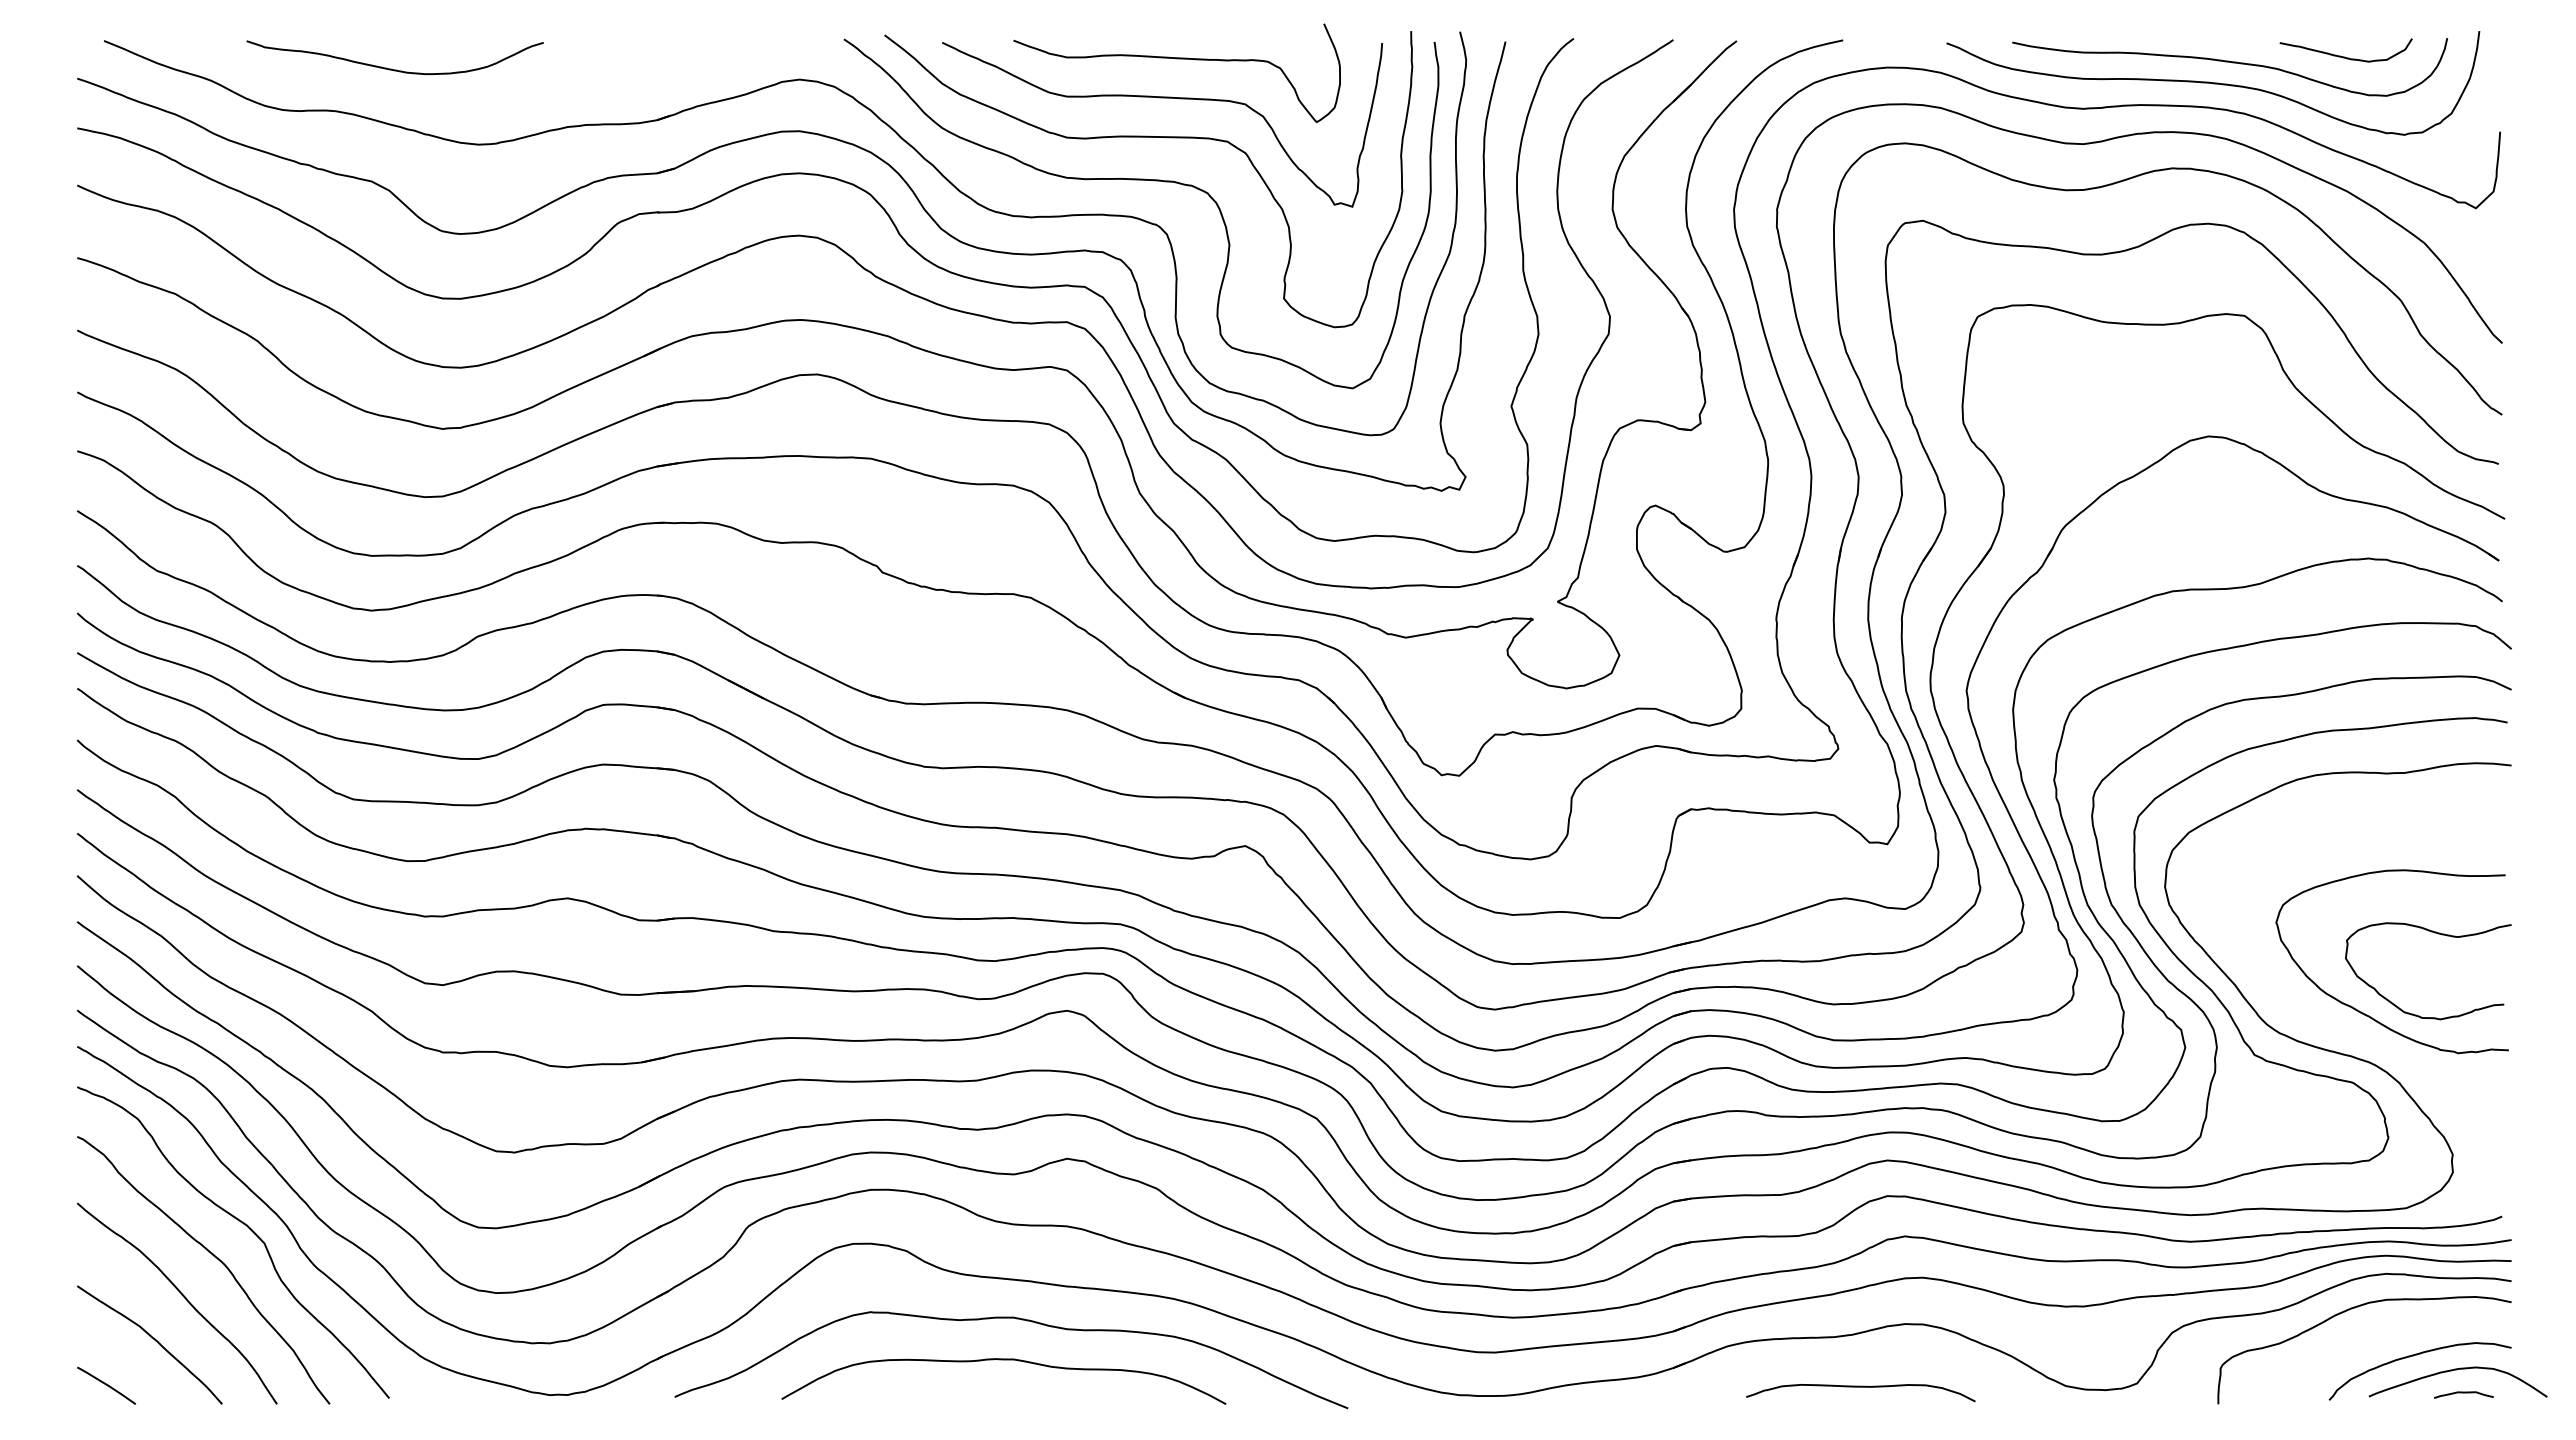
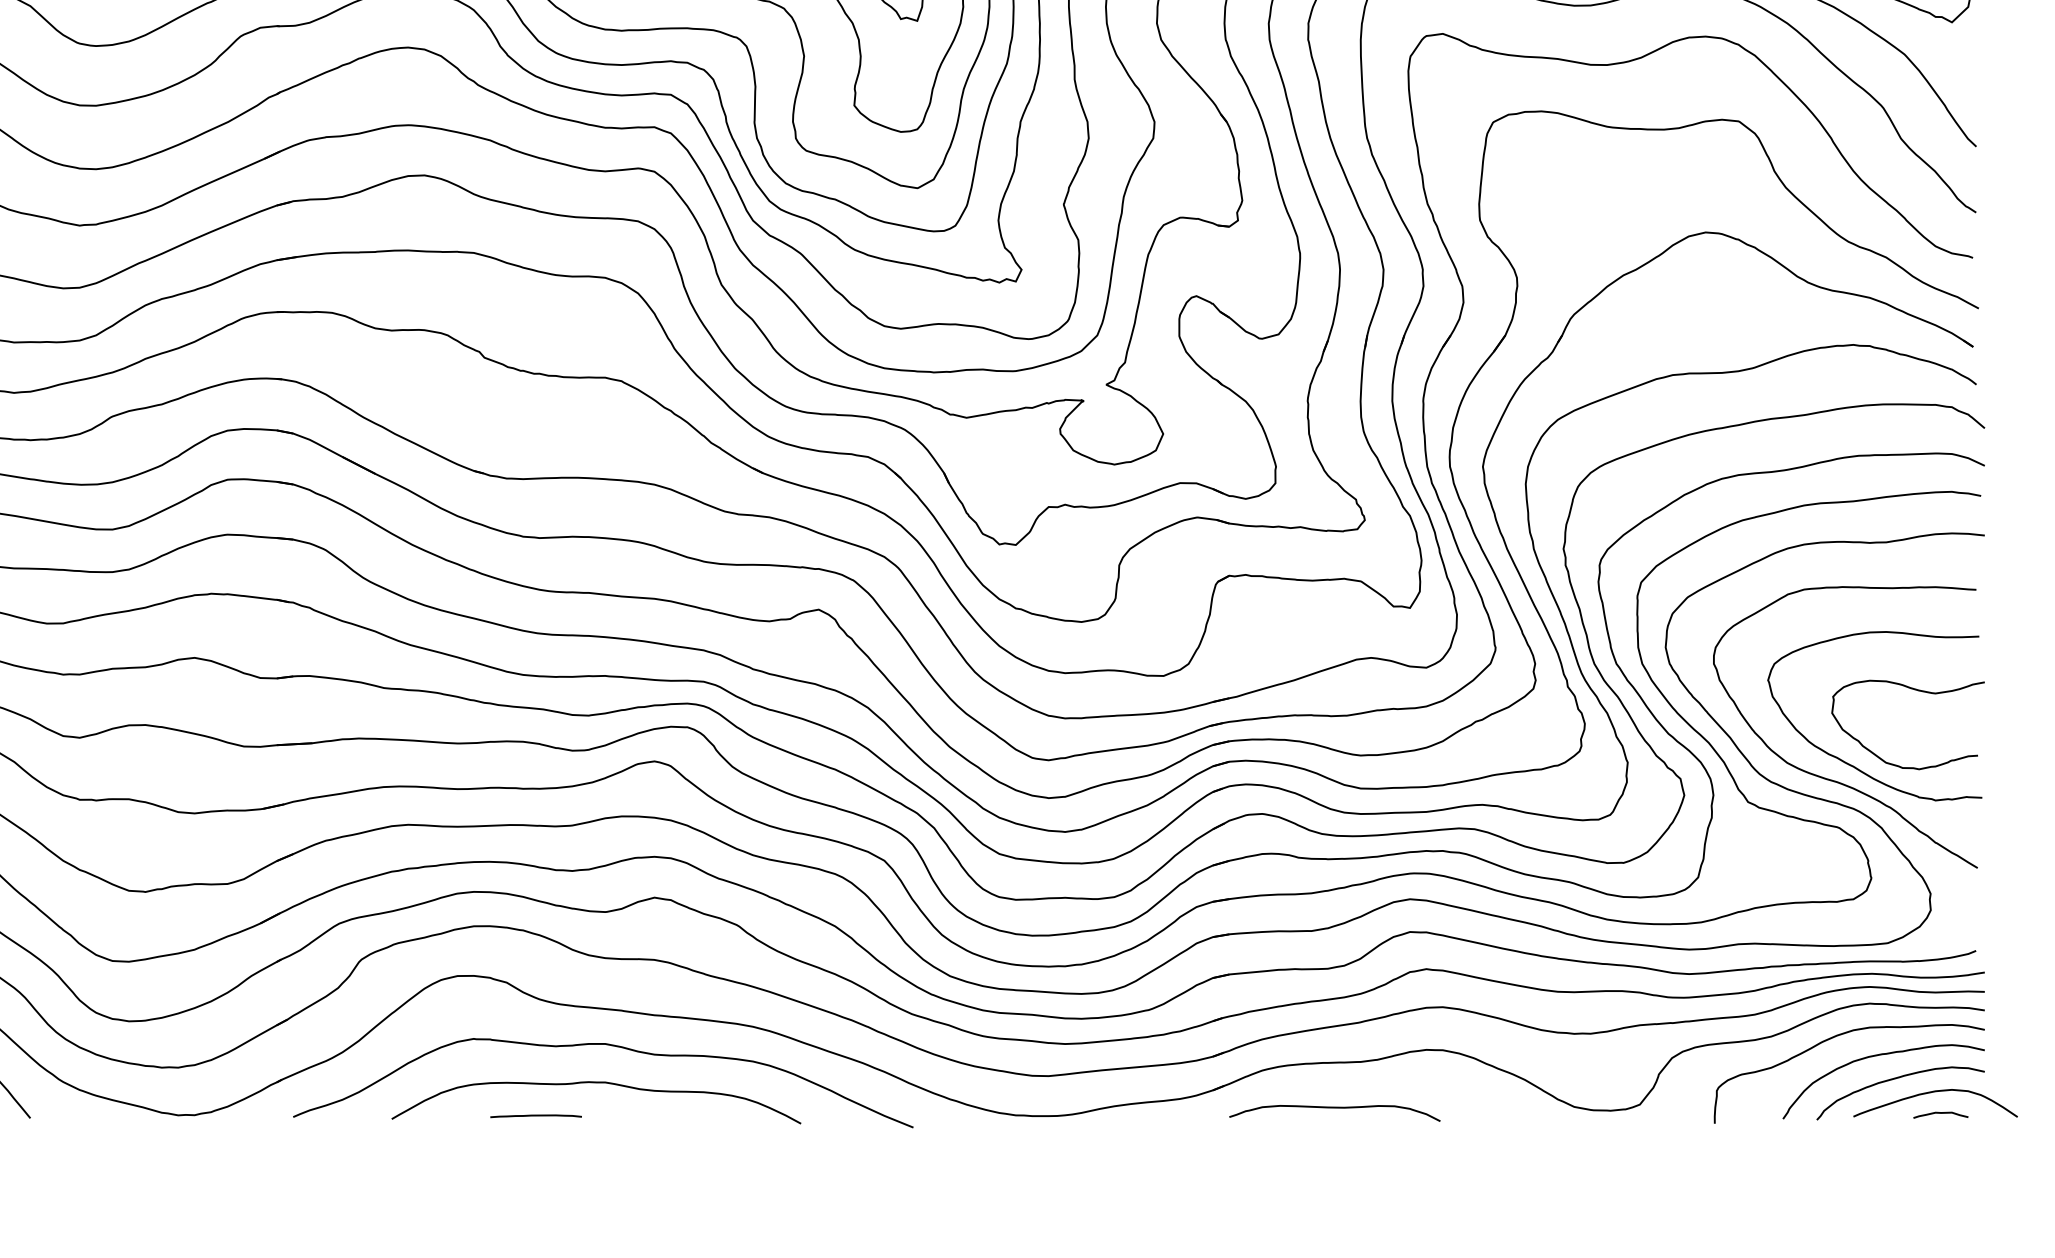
curve: (2342, 1029) -> (1829, 778), added
curve: (2397, 1330) -> (1879, 1055), added
curve: (1860, 1387) -> (1334, 1108), moved
curve: (938, 1396) -> (536, 1116), added

